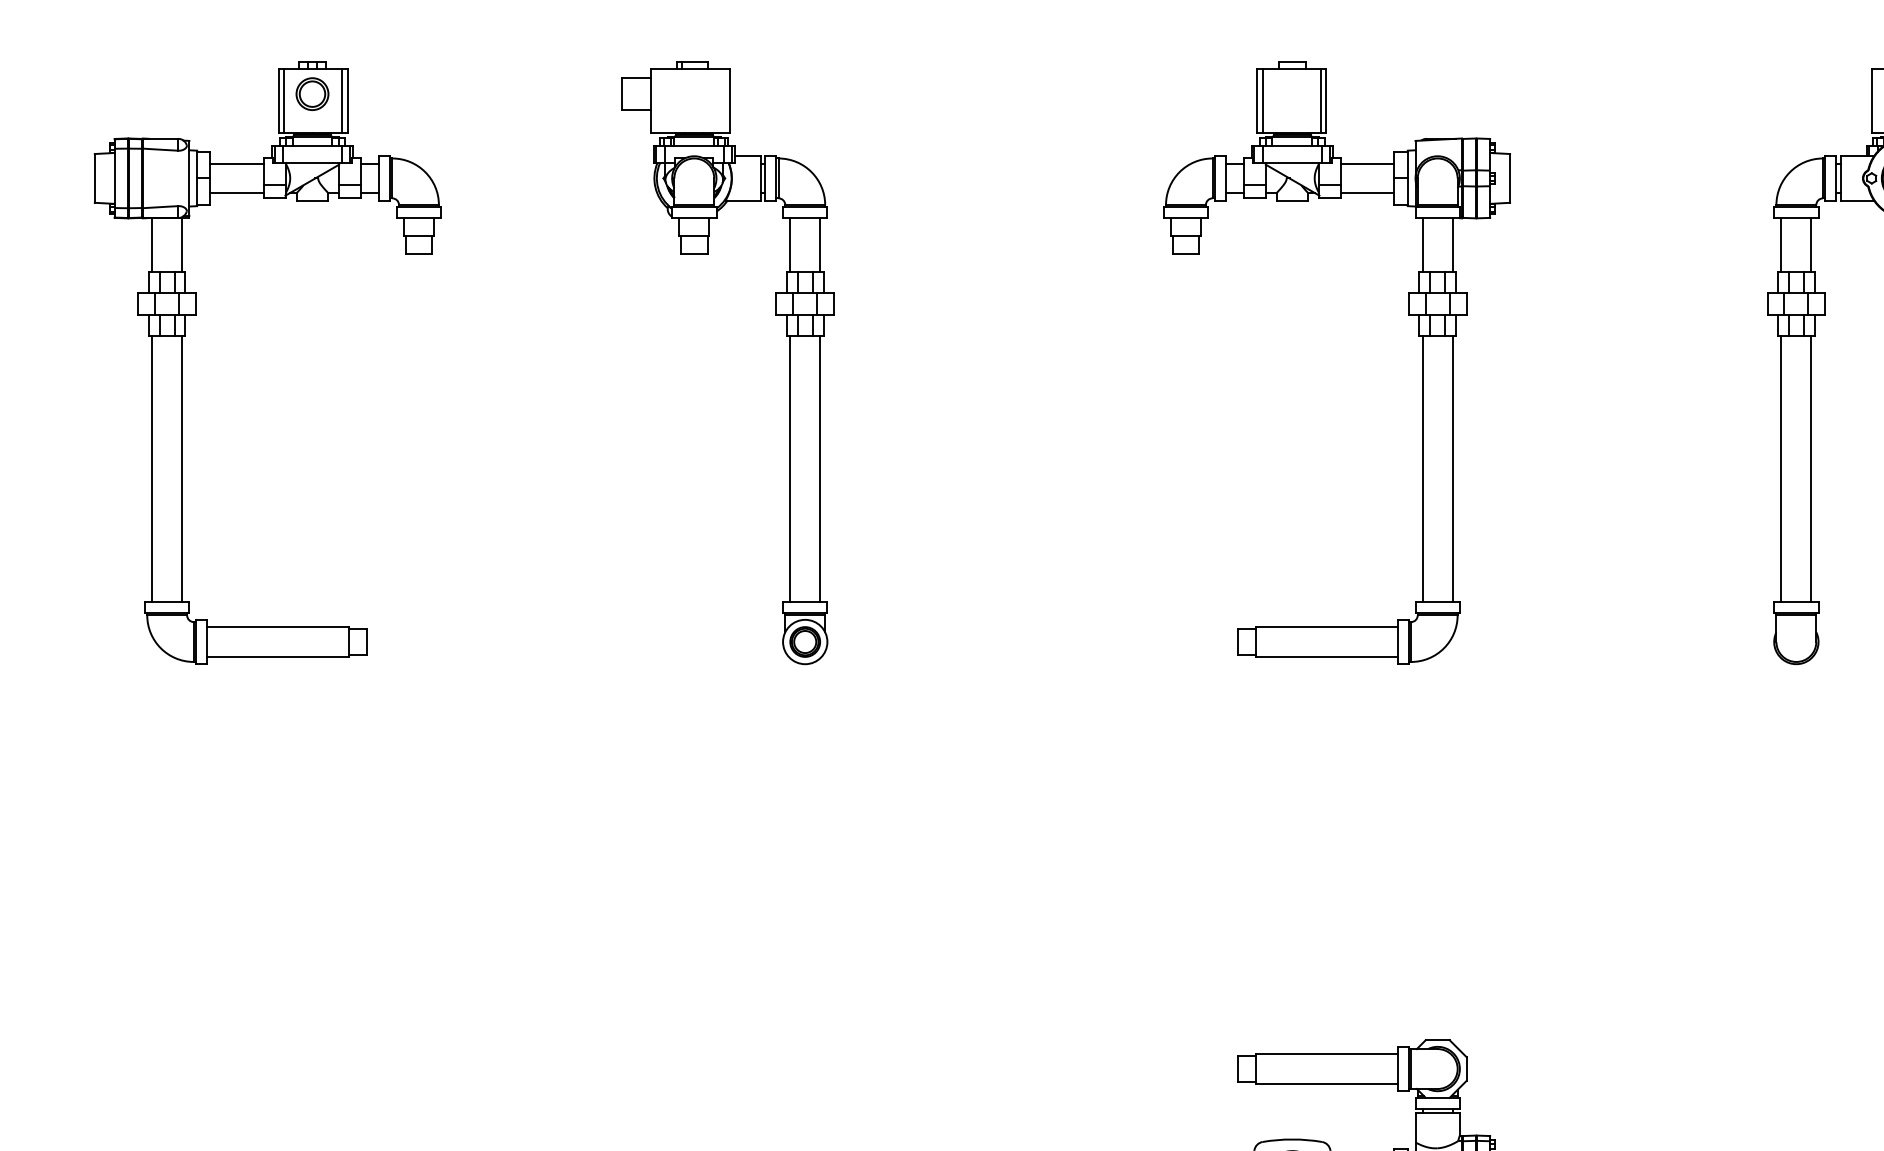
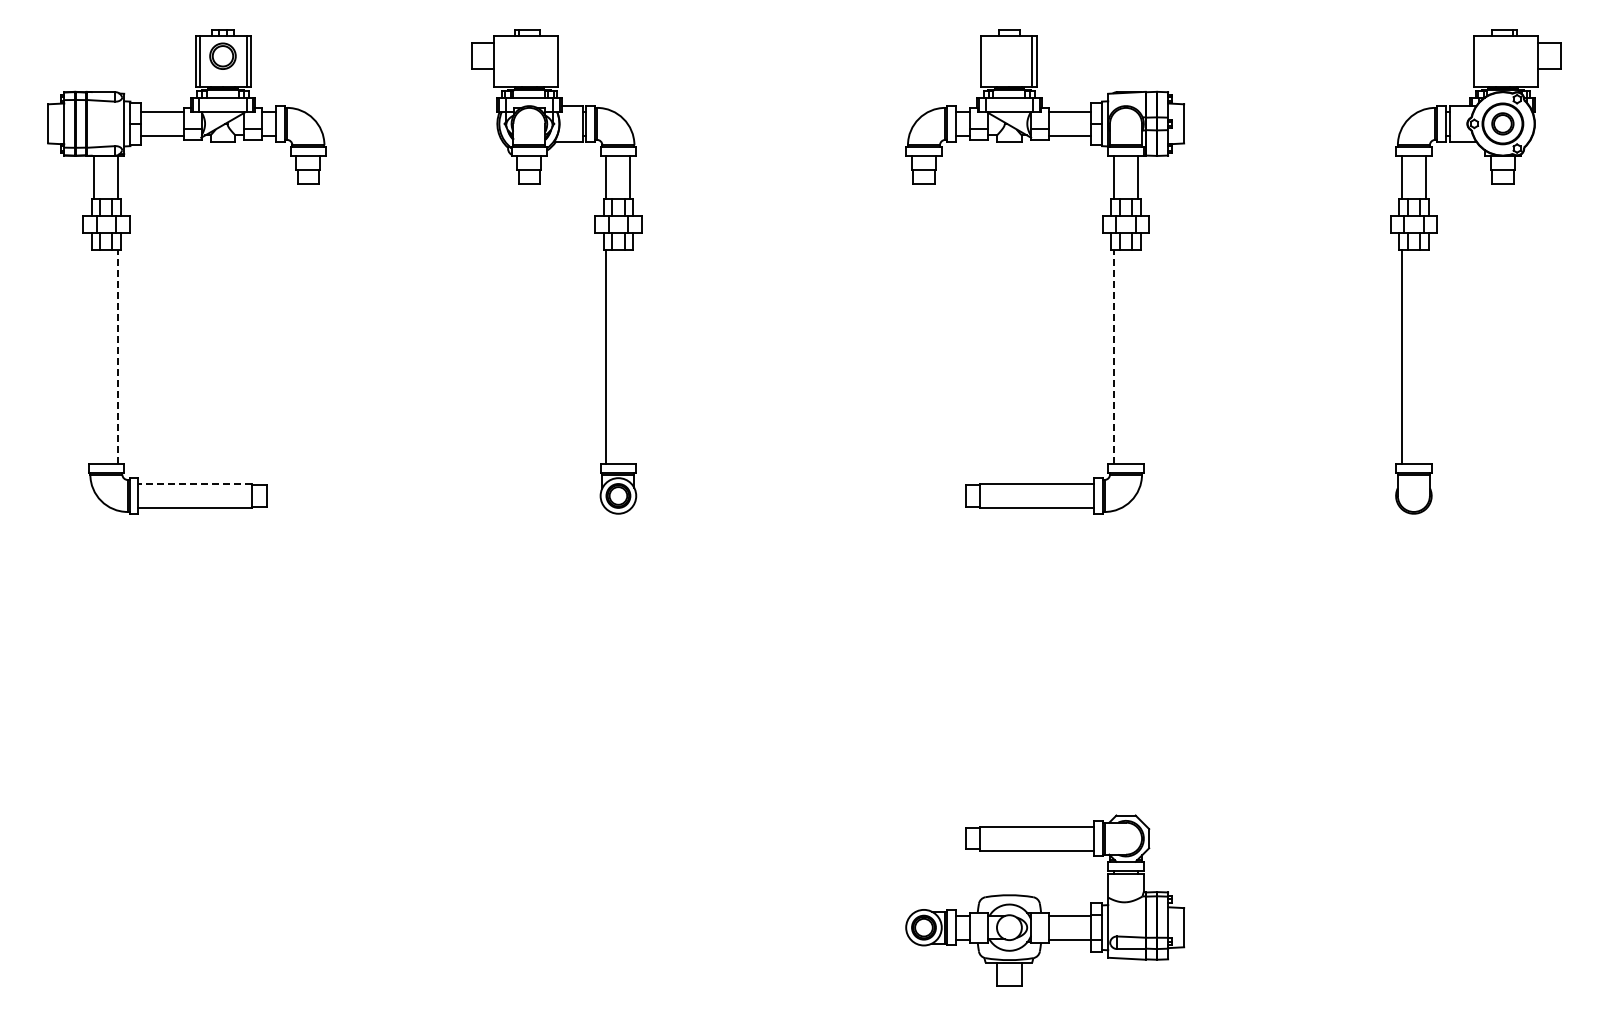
line: (1262, 100) -> (985, 61), removed
line: (152, 468) -> (94, 356), removed
line: (820, 468) -> (630, 356), removed
line: (1451, 468) -> (1137, 356), removed
line: (1810, 468) -> (1425, 356), removed
line: (182, 469) -> (118, 357), solid -> dashed
line: (1423, 469) -> (1114, 357), solid -> dashed
line: (278, 627) -> (195, 484), solid -> dashed

